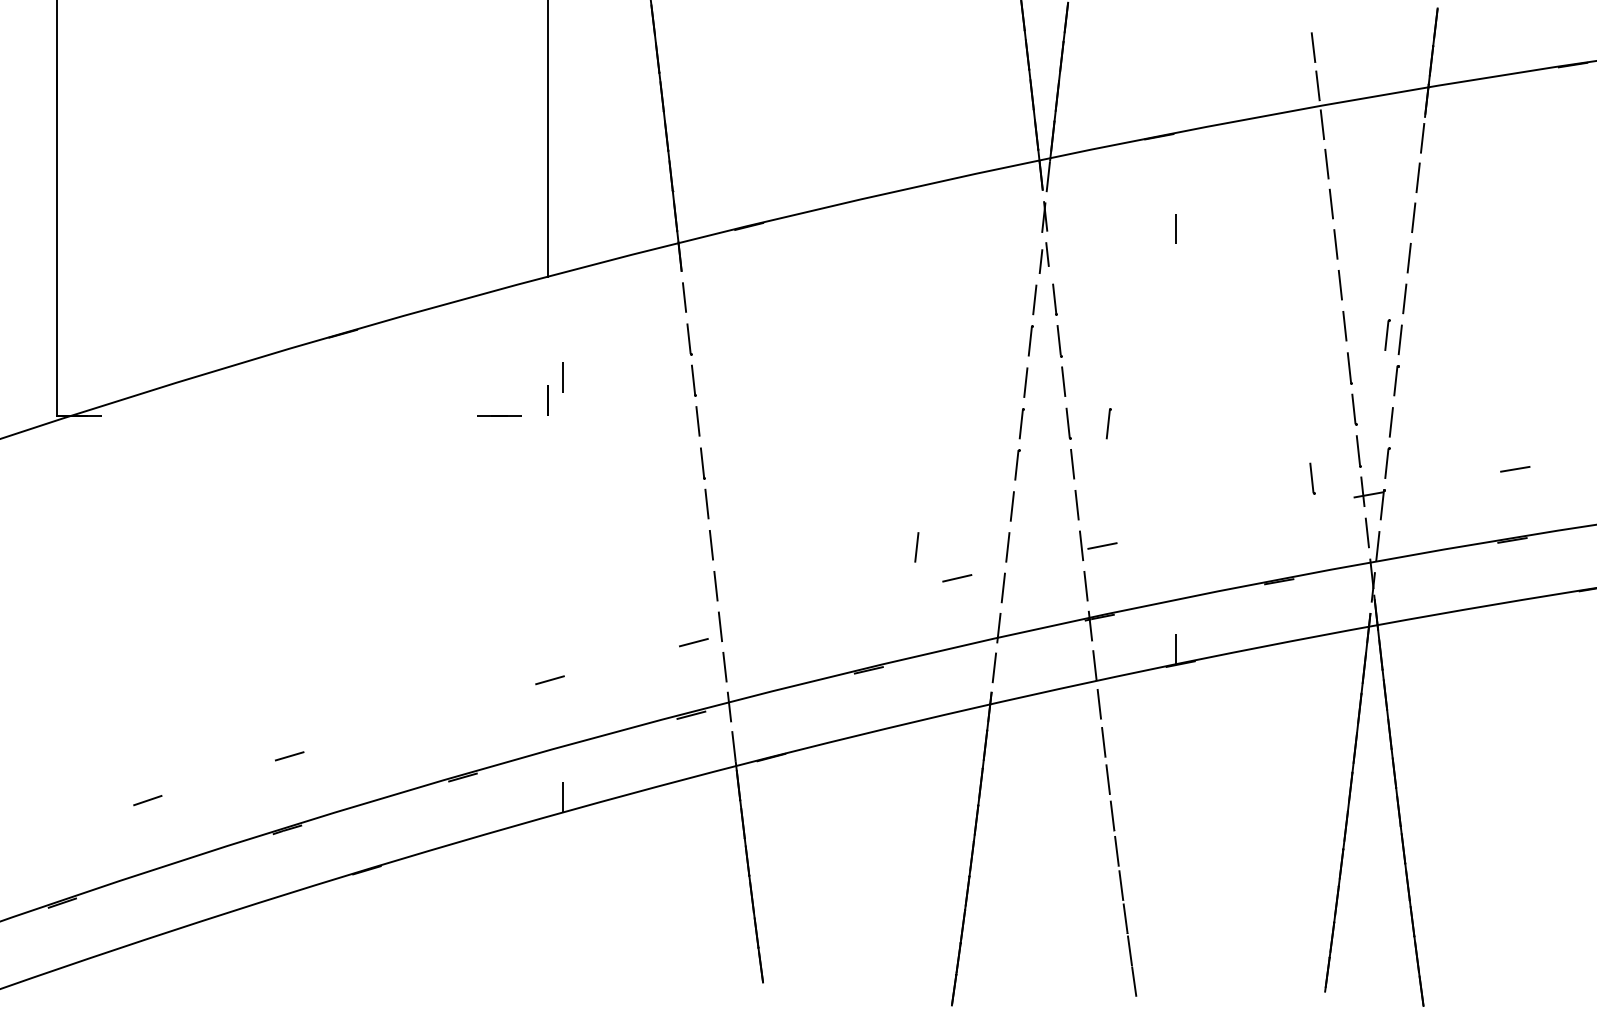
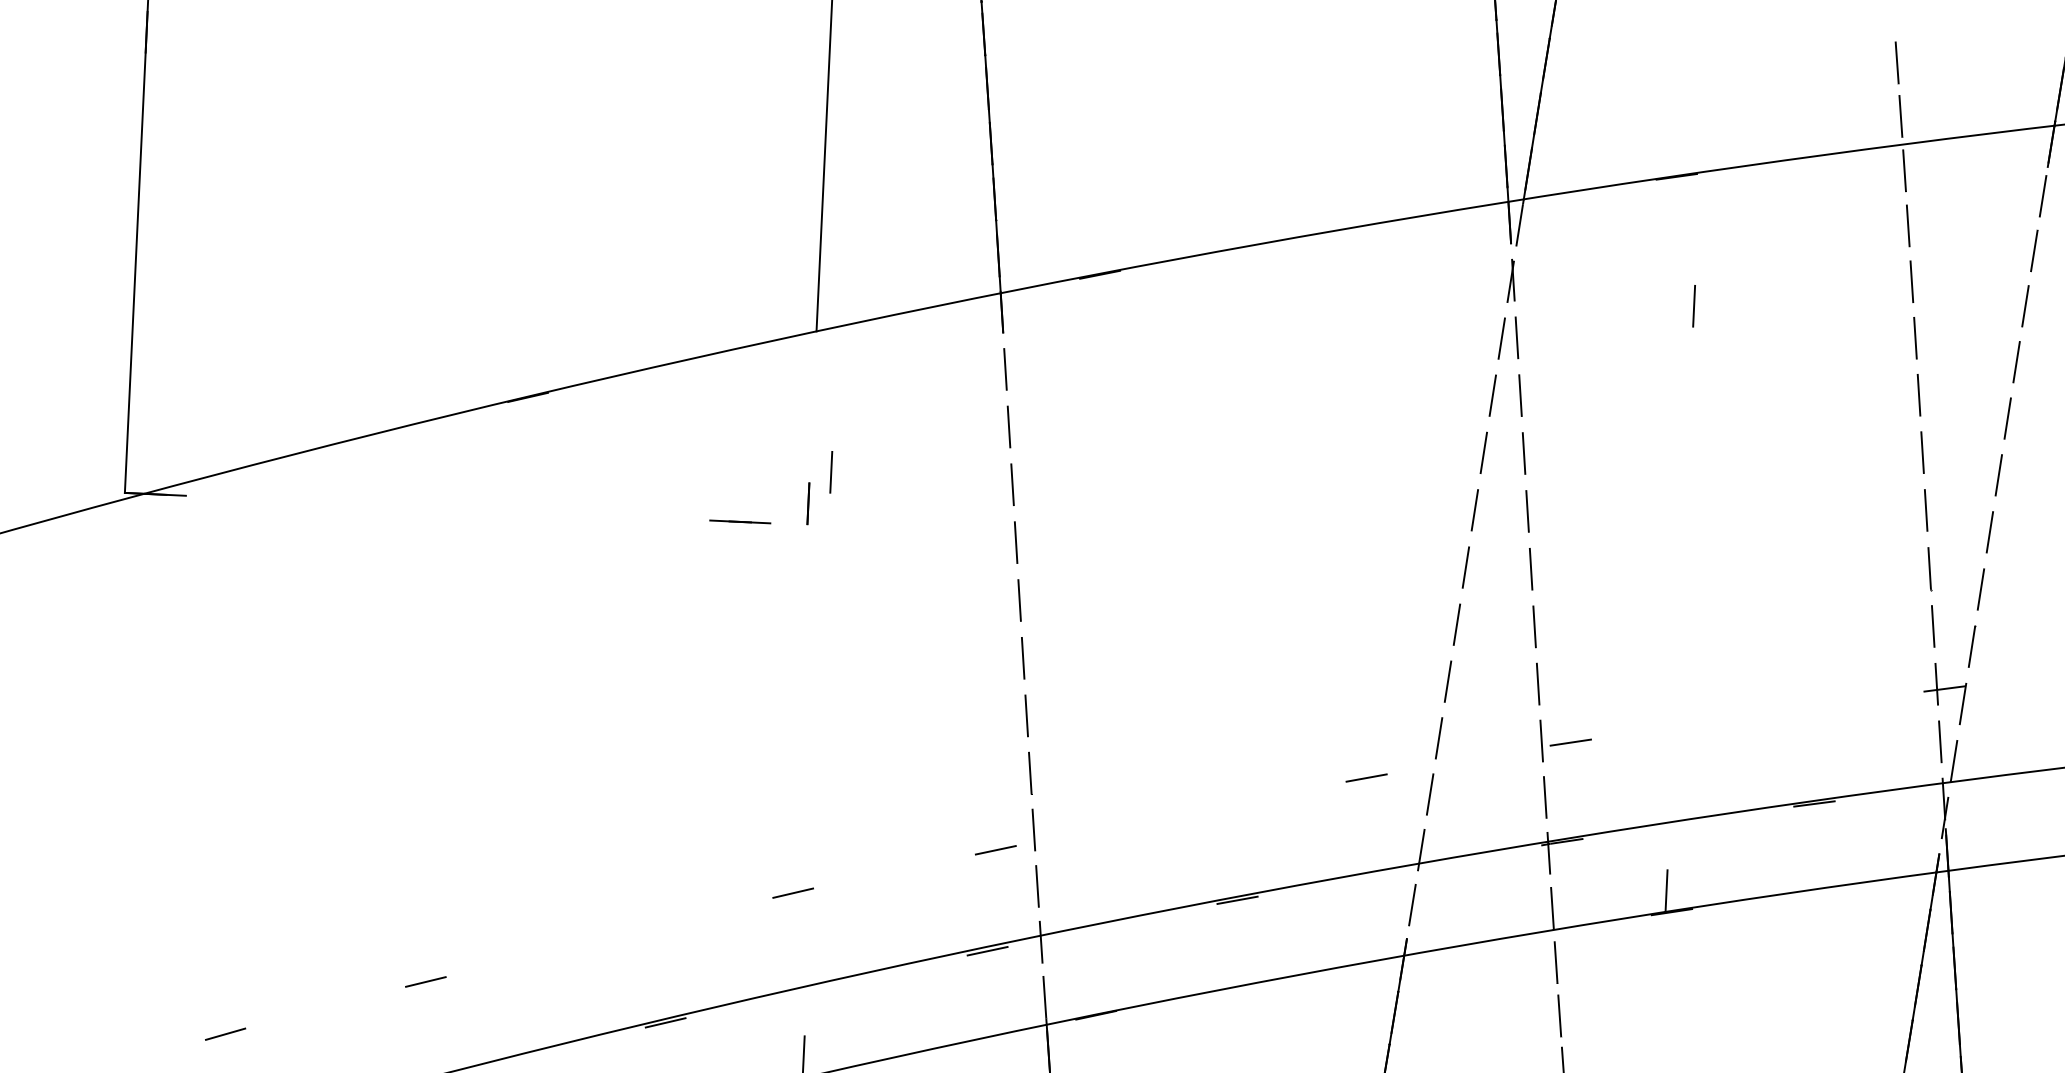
part: (1044, 257) -> (1509, 337), size x1.67
line: (1387, 334) -> (1981, 466), removed
line: (1108, 423) -> (1587, 572), removed
line: (1312, 478) -> (1867, 662), removed
line: (916, 547) -> (1311, 732), removed

